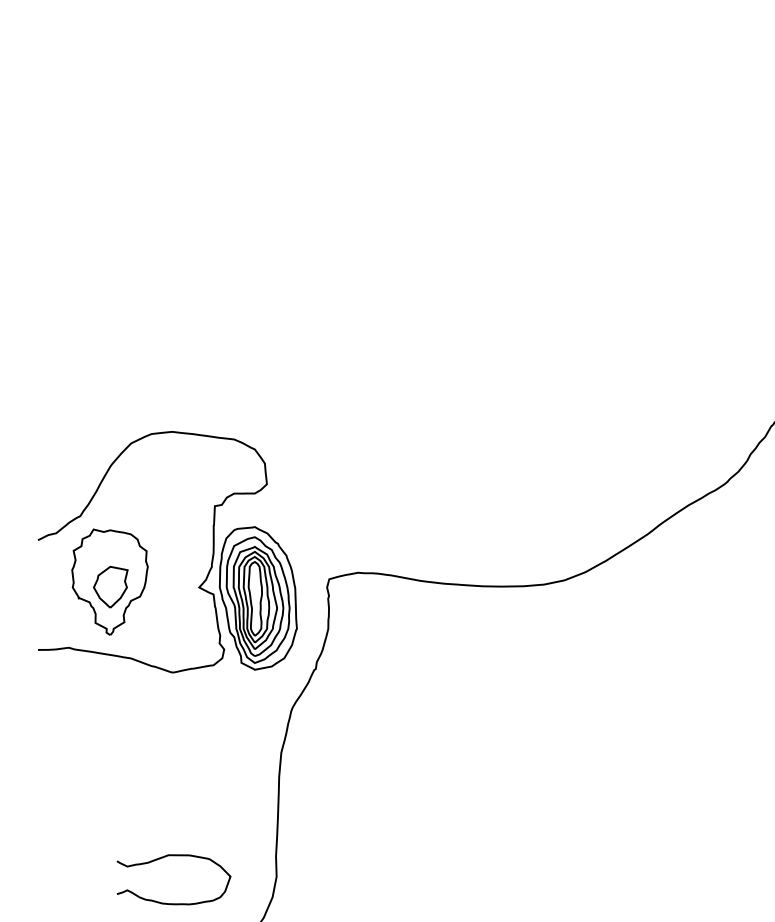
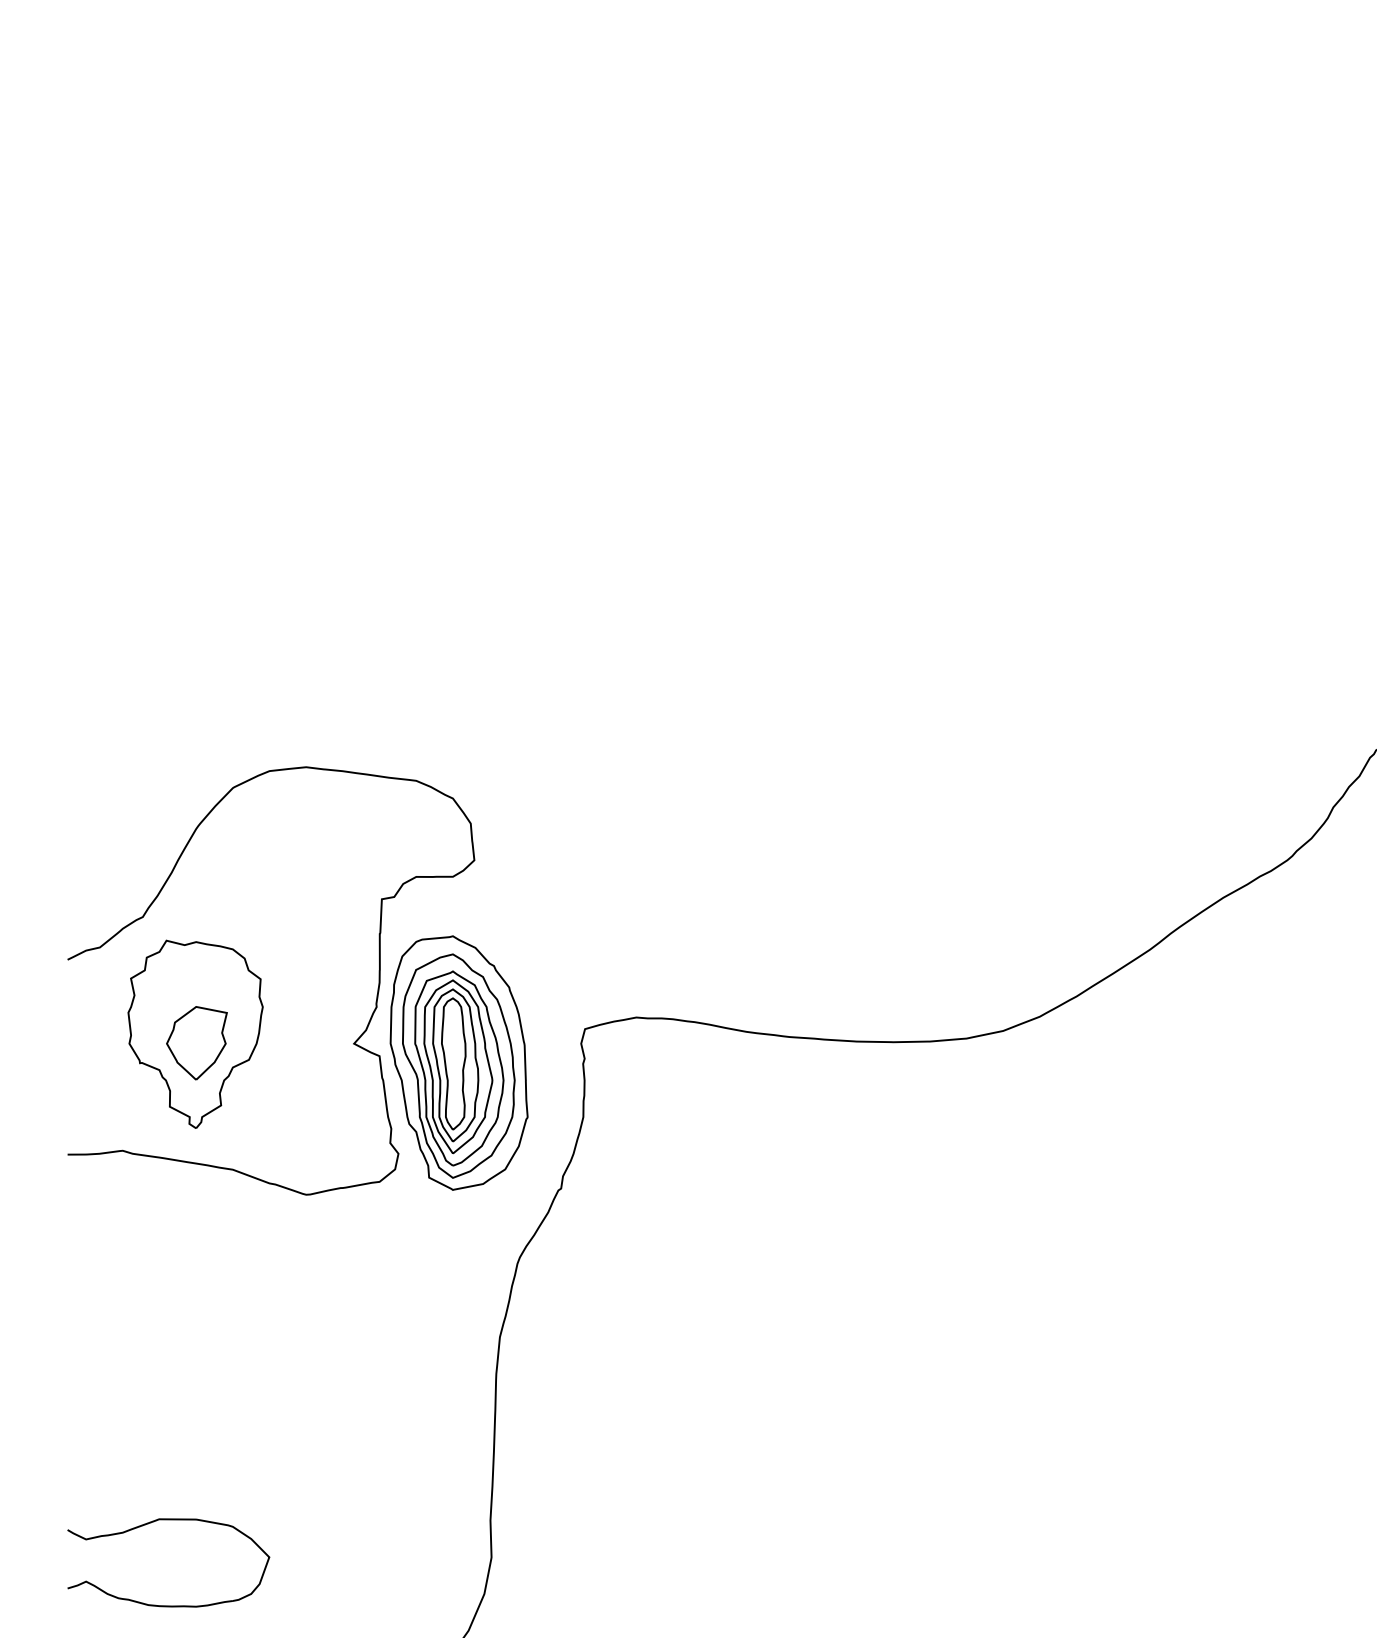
part: (173, 856) -> (168, 1521), moved

